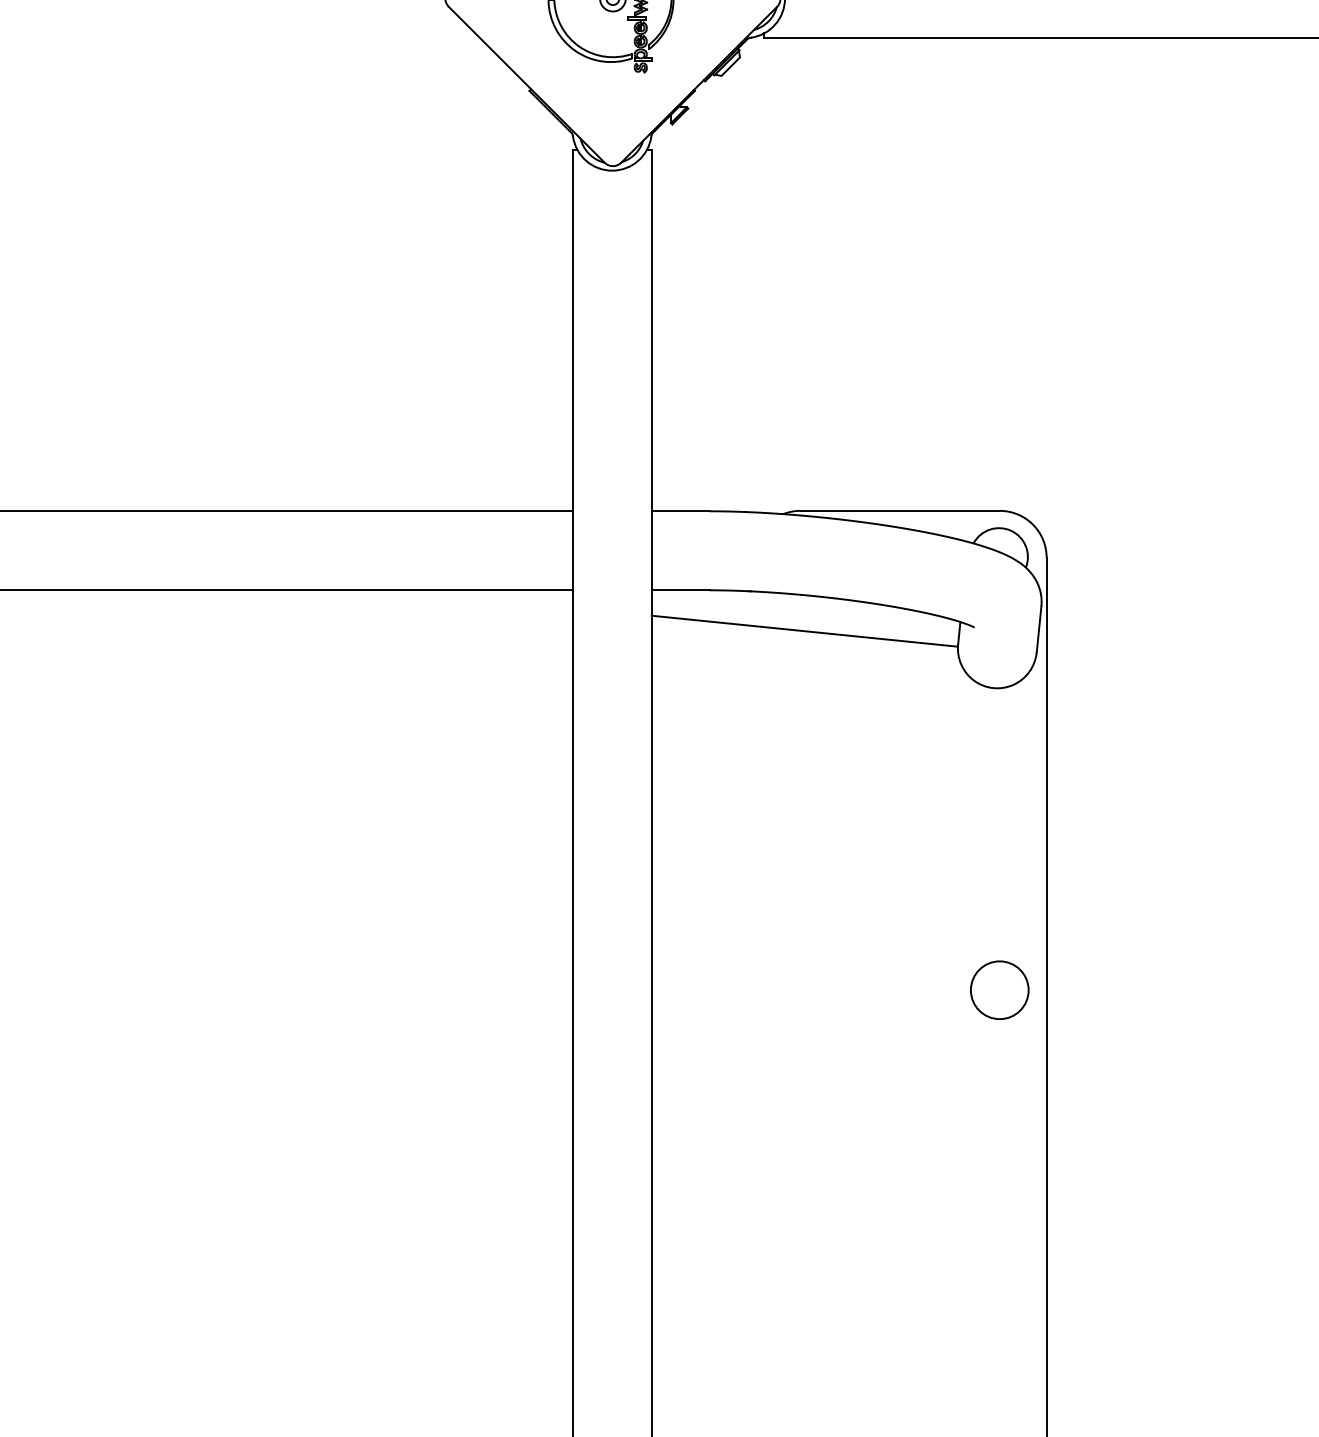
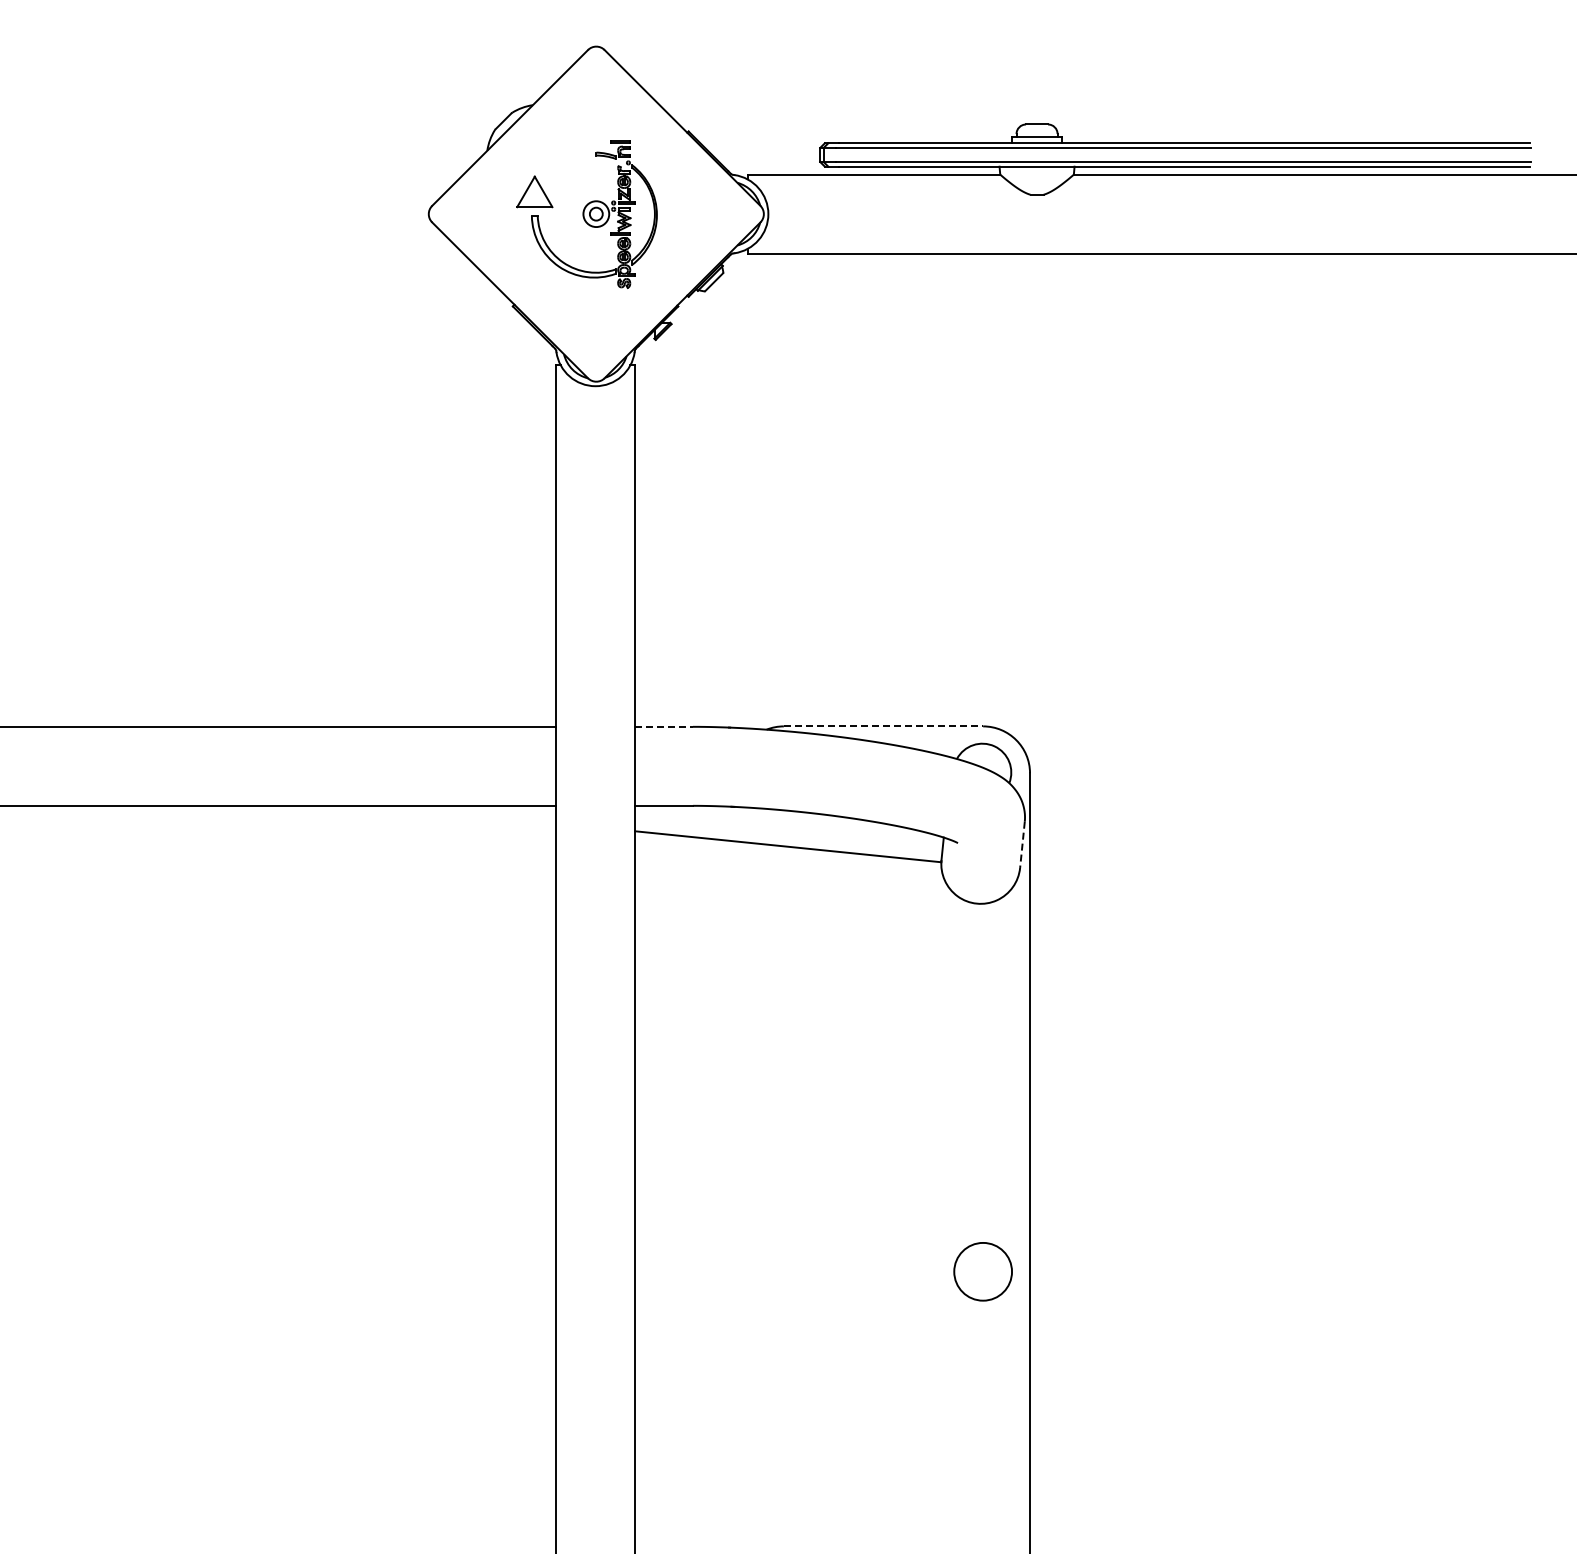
line: (681, 510) -> (664, 726), solid -> dashed
line: (900, 510) -> (883, 726), solid -> dashed
line: (1039, 629) -> (1022, 845), solid -> dashed
circle: (999, 989) -> (982, 1271), moved

